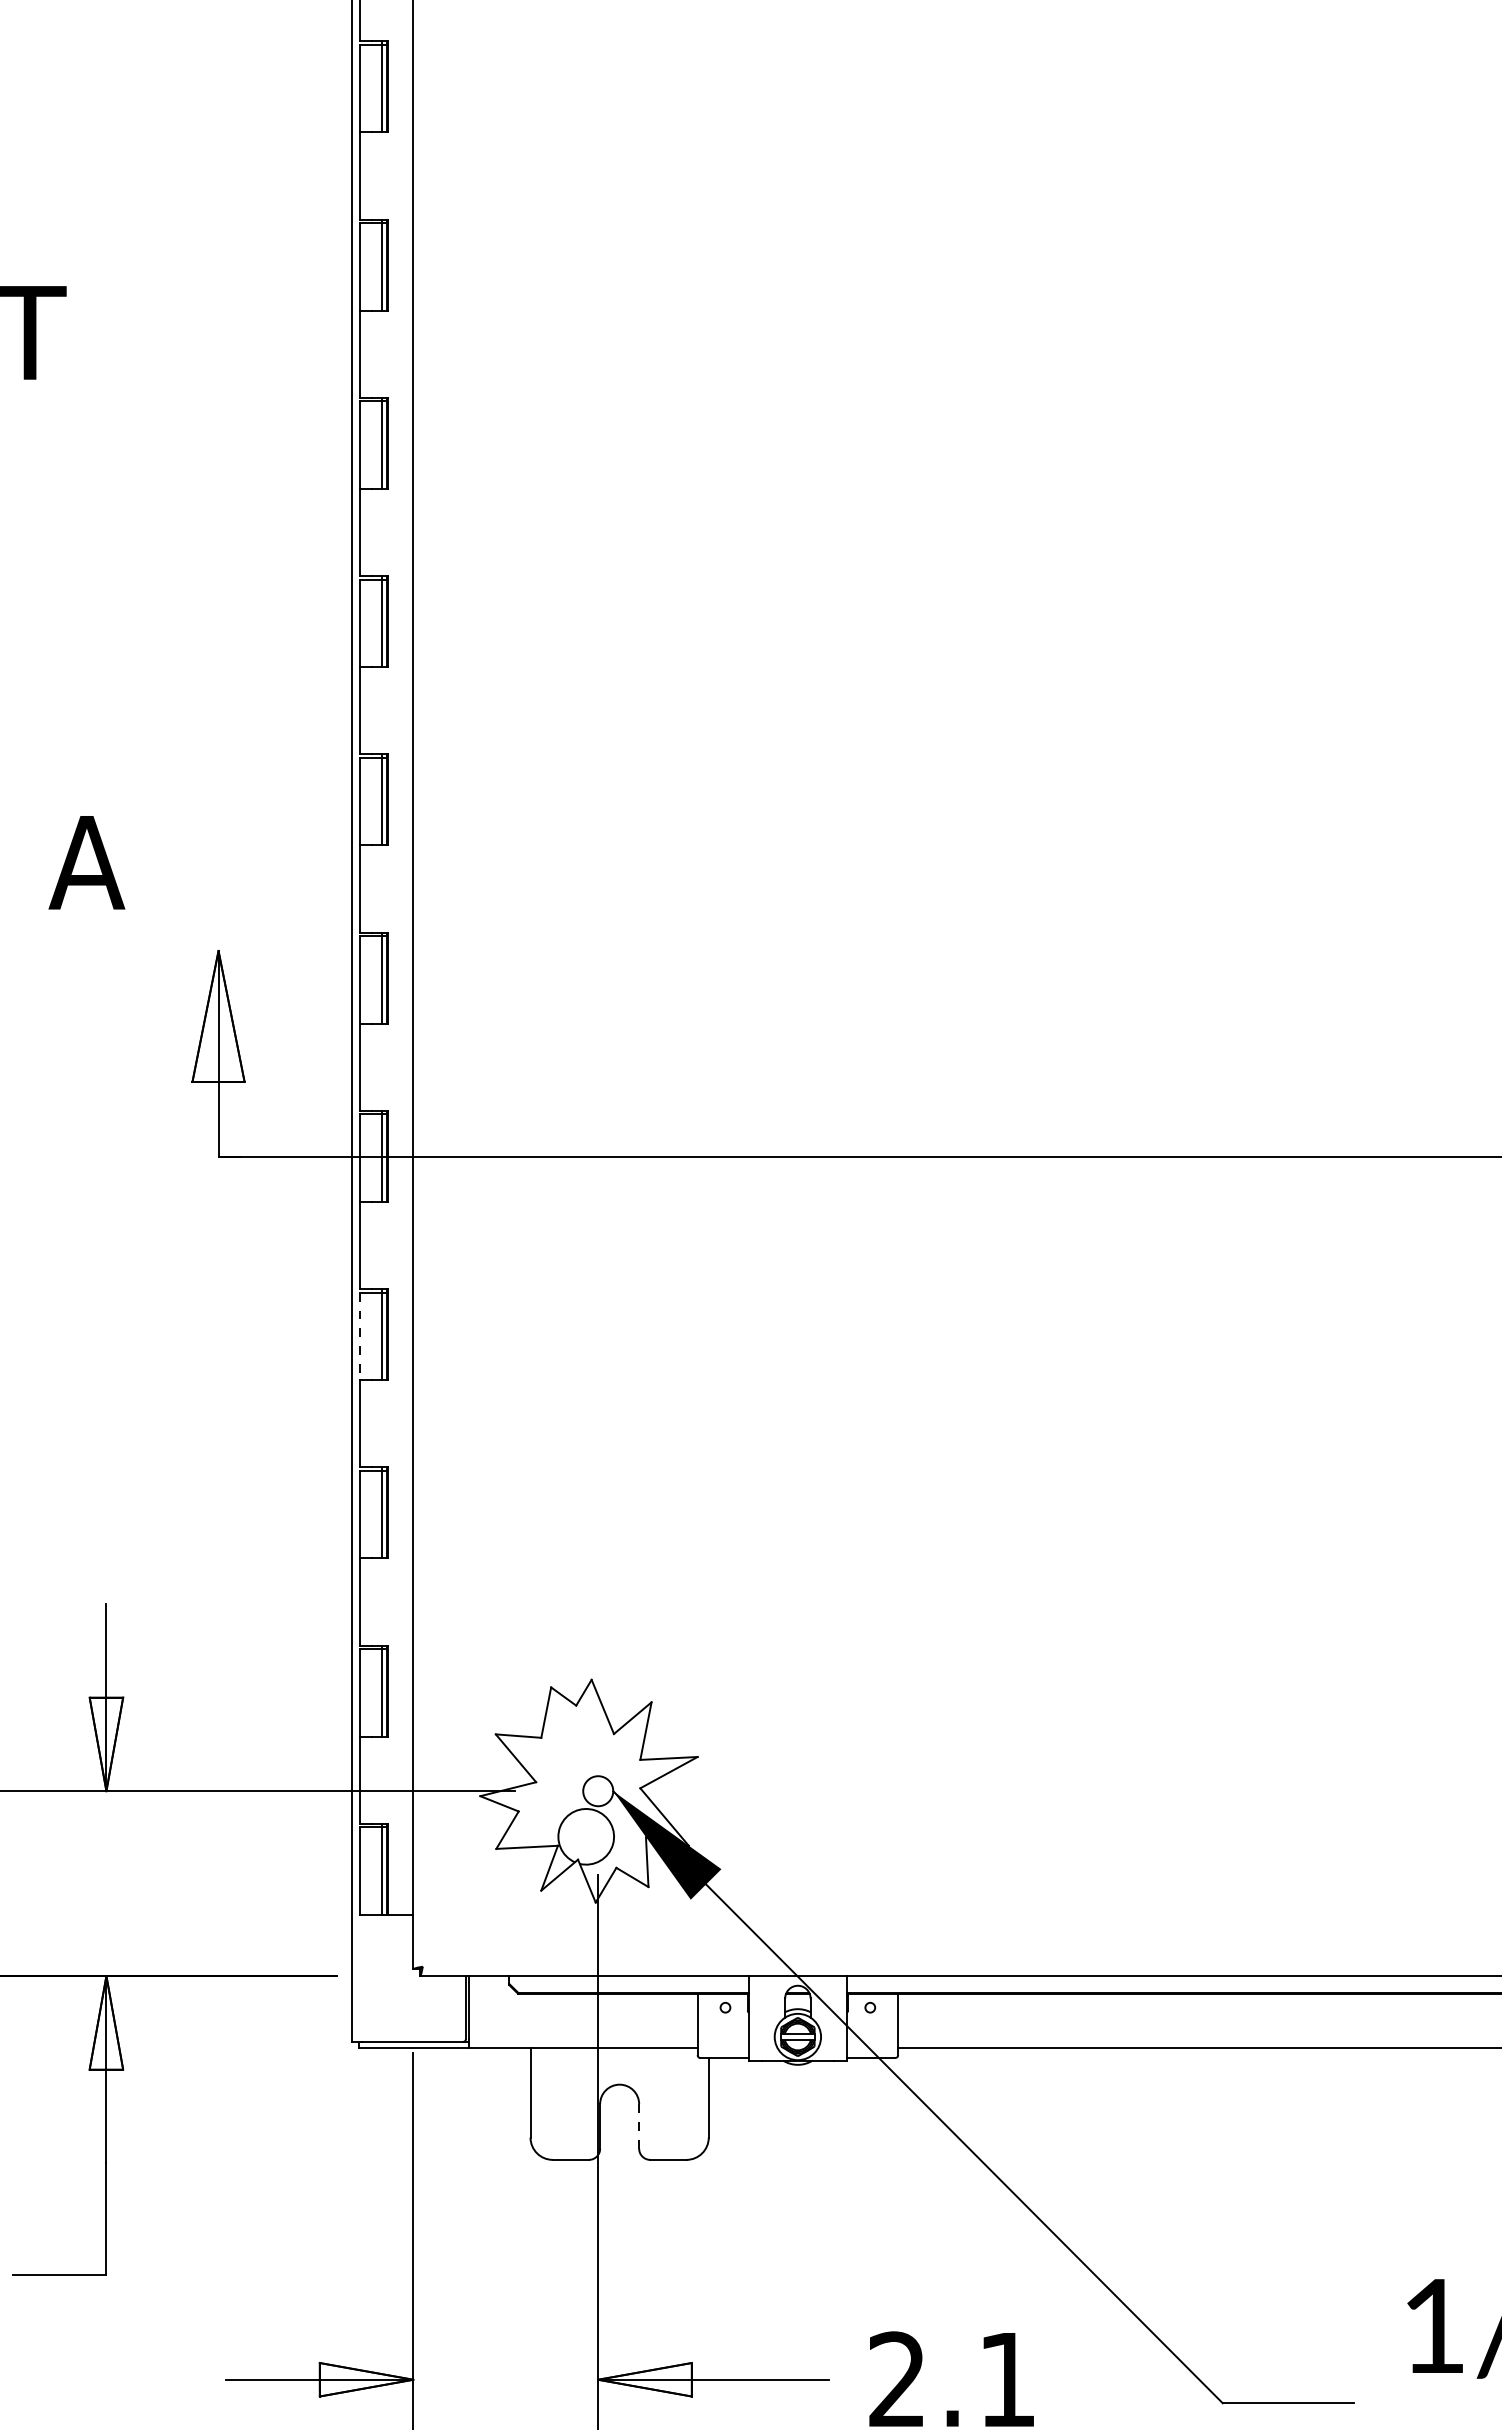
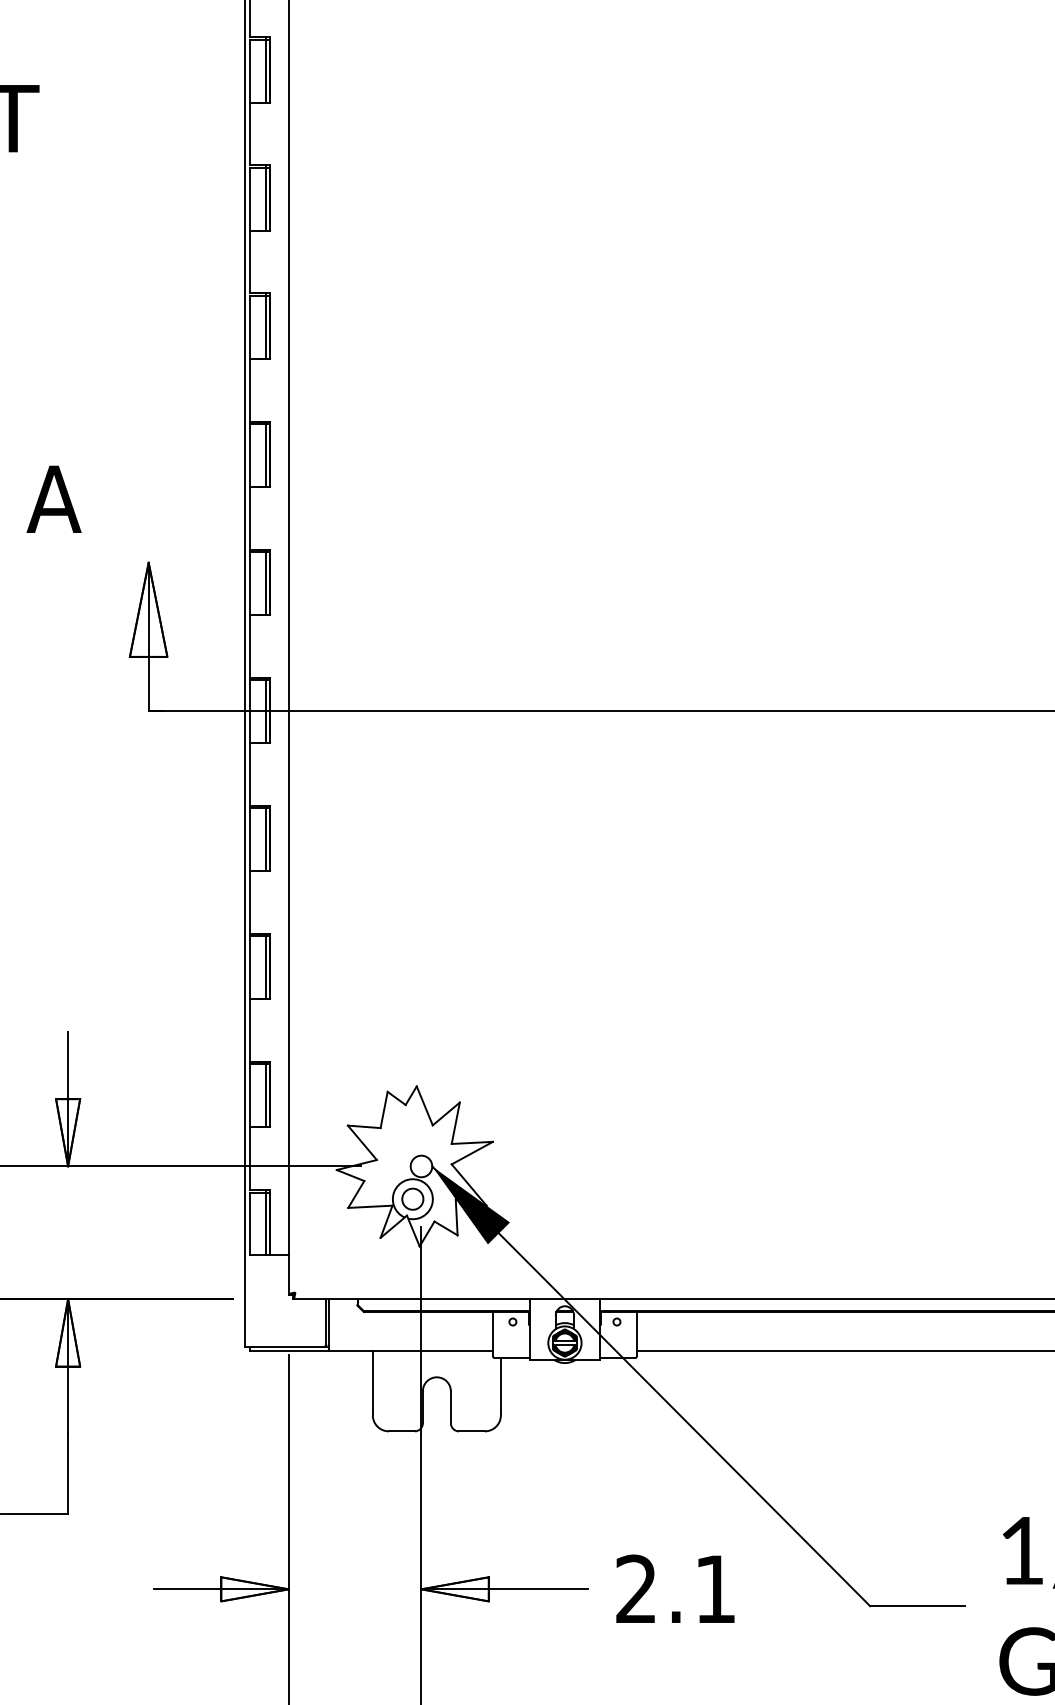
line: (359, 1336) -> (249, 839), dashed -> solid
circle: (585, 1836) -> (412, 1199), added
line: (639, 2126) -> (451, 1407), dashed -> solid

